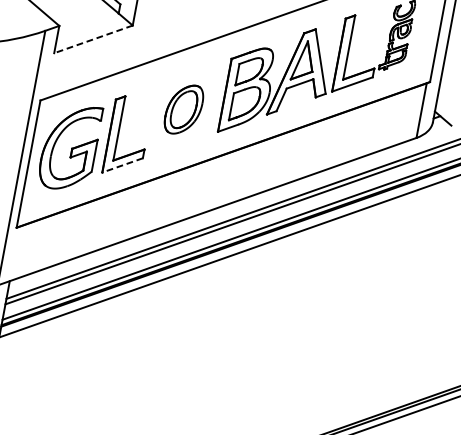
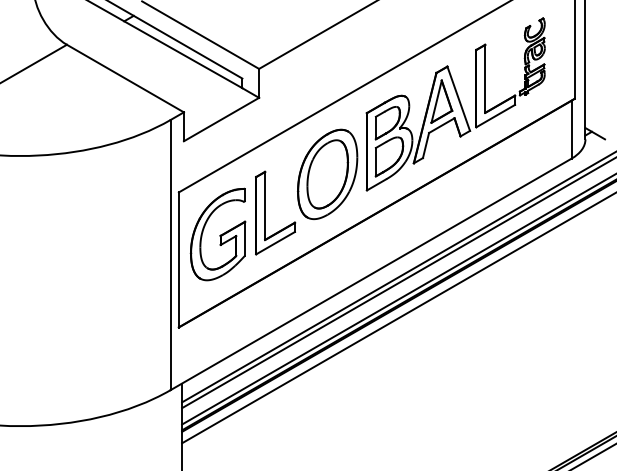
line: (93, 39) -> (221, 119), dashed -> solid
part: (183, 108) -> (327, 173), size x1.67
line: (122, 165) -> (275, 243), dashed -> solid

